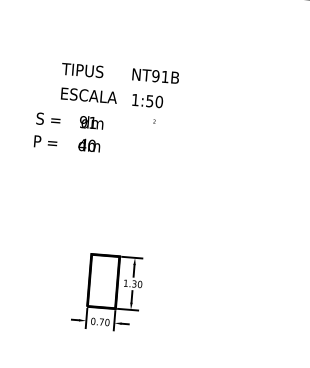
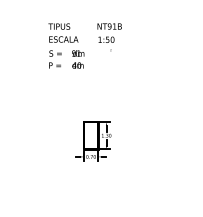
text: (89, 82) -> (63, 32), moved

